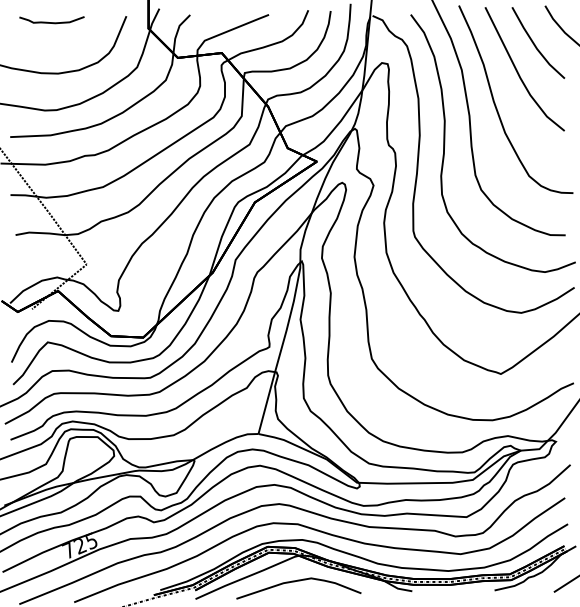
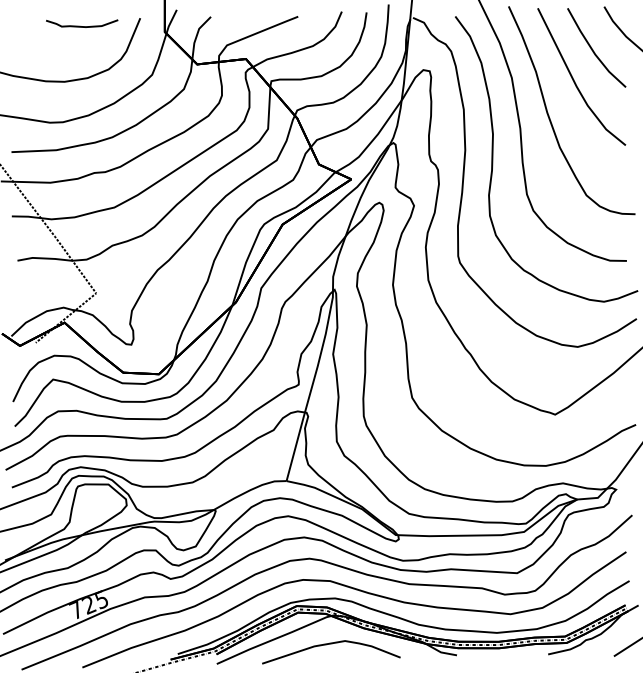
curve: (51, 22) -> (81, 26), moved

